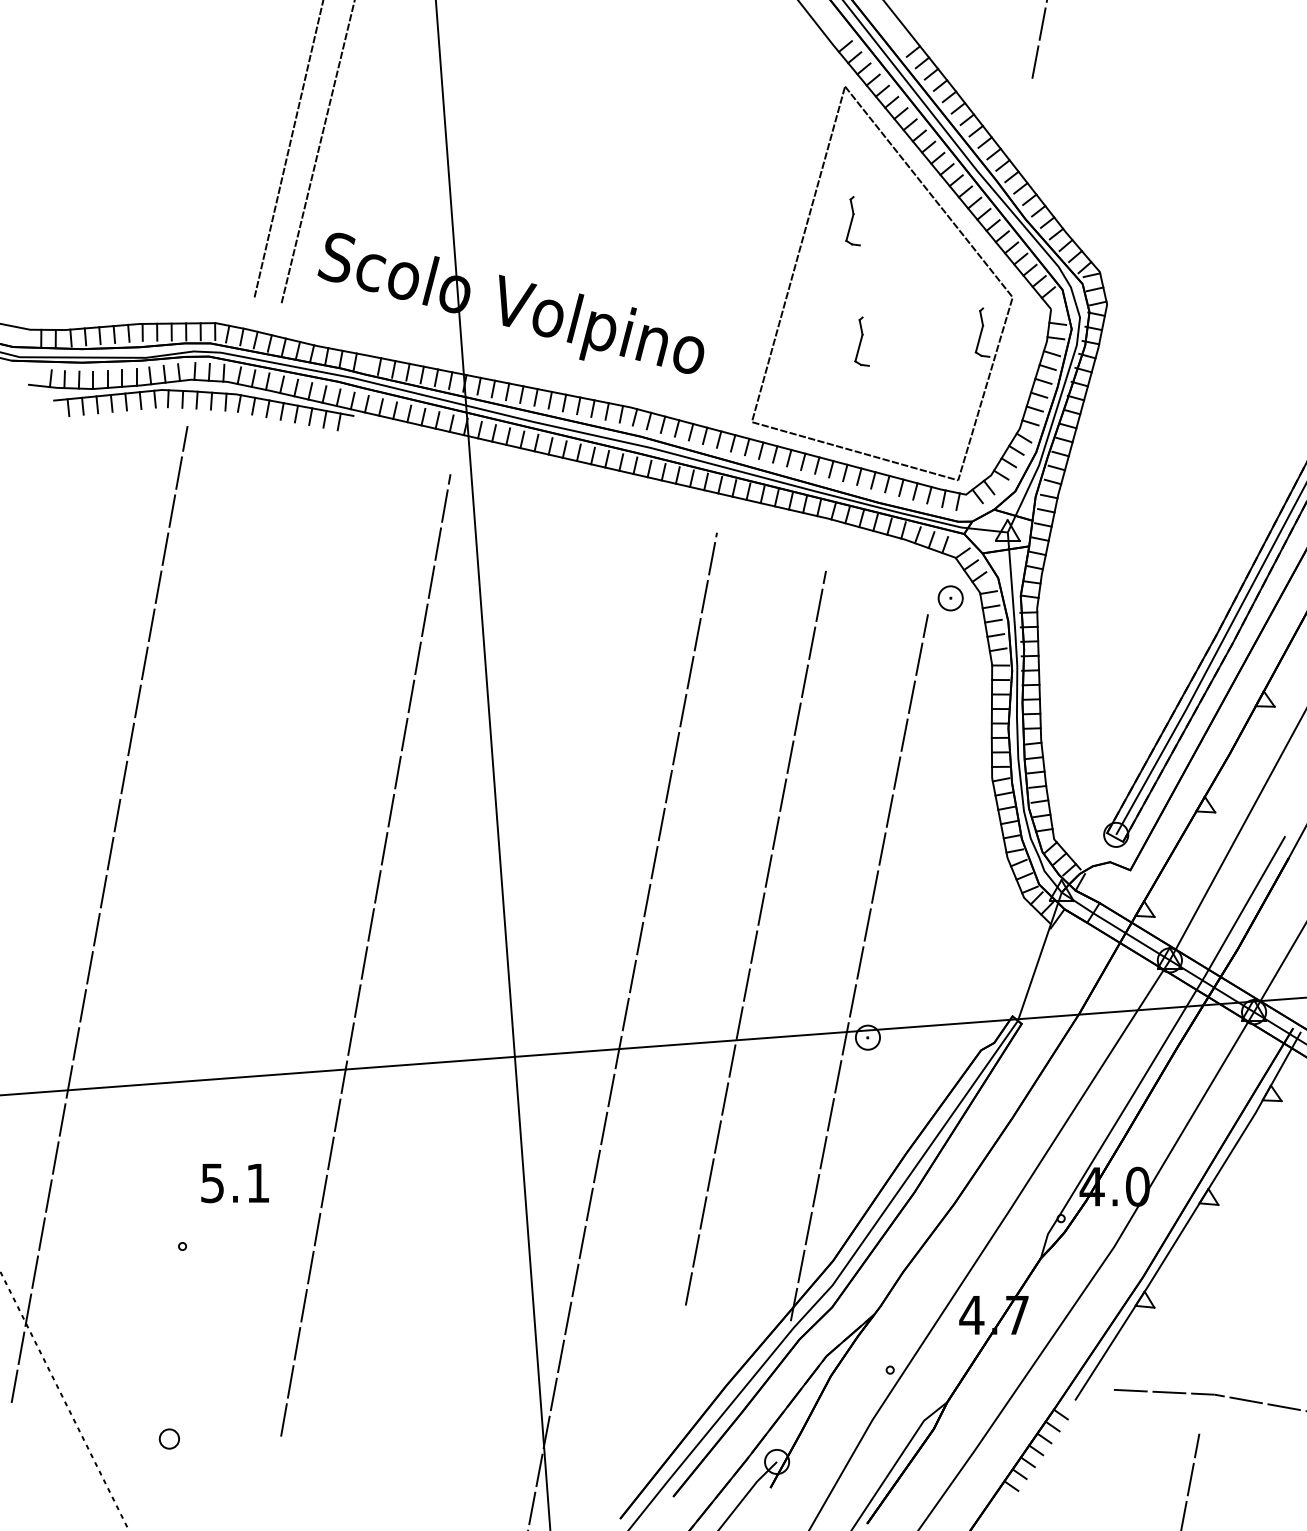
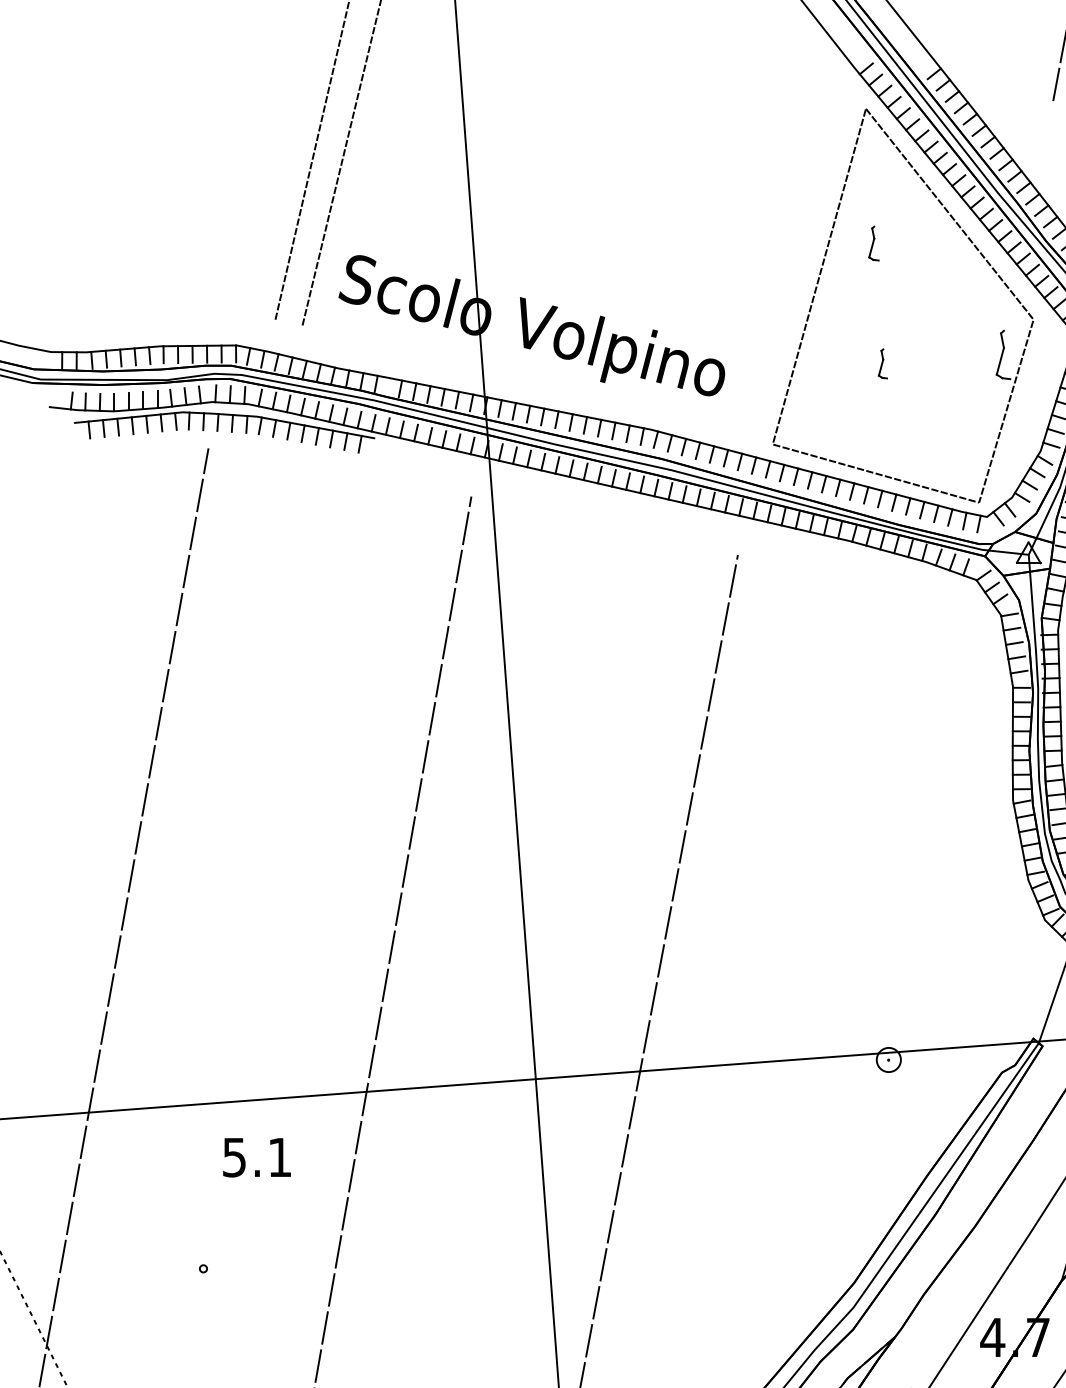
part: (852, 221) -> (873, 243), size x0.7
part: (861, 341) -> (882, 363), size x0.6
part: (950, 598) -> (971, 620), removed
line: (755, 937) -> (776, 959), removed
line: (859, 967) -> (880, 989), removed
text: (234, 1183) -> (256, 1157), moved

